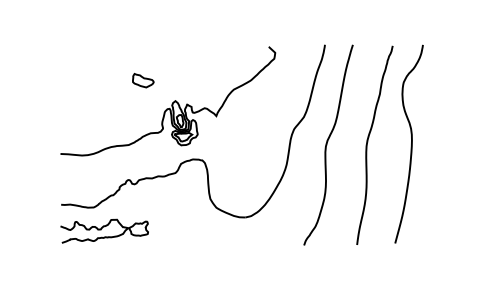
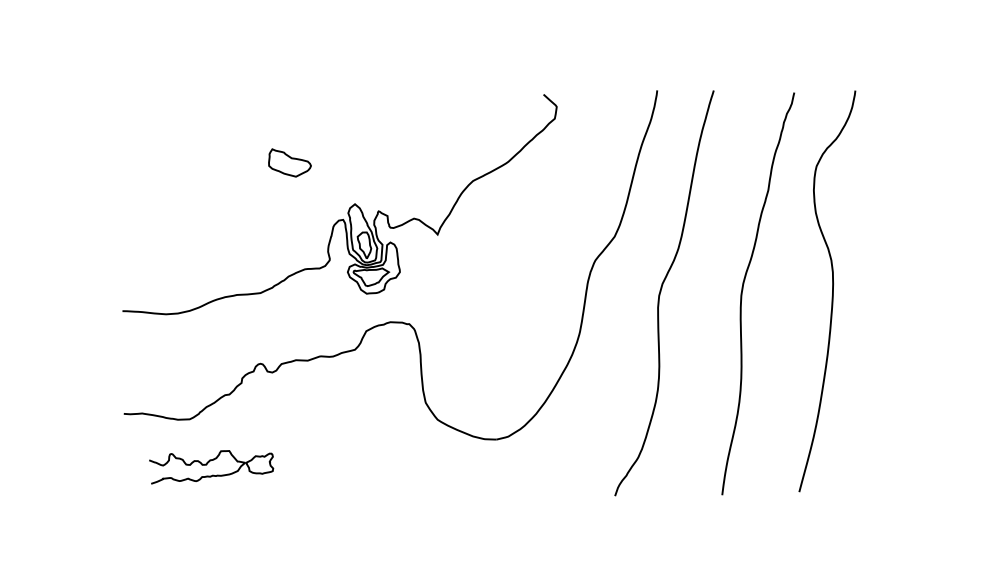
part: (104, 230) -> (211, 465), size x0.7

